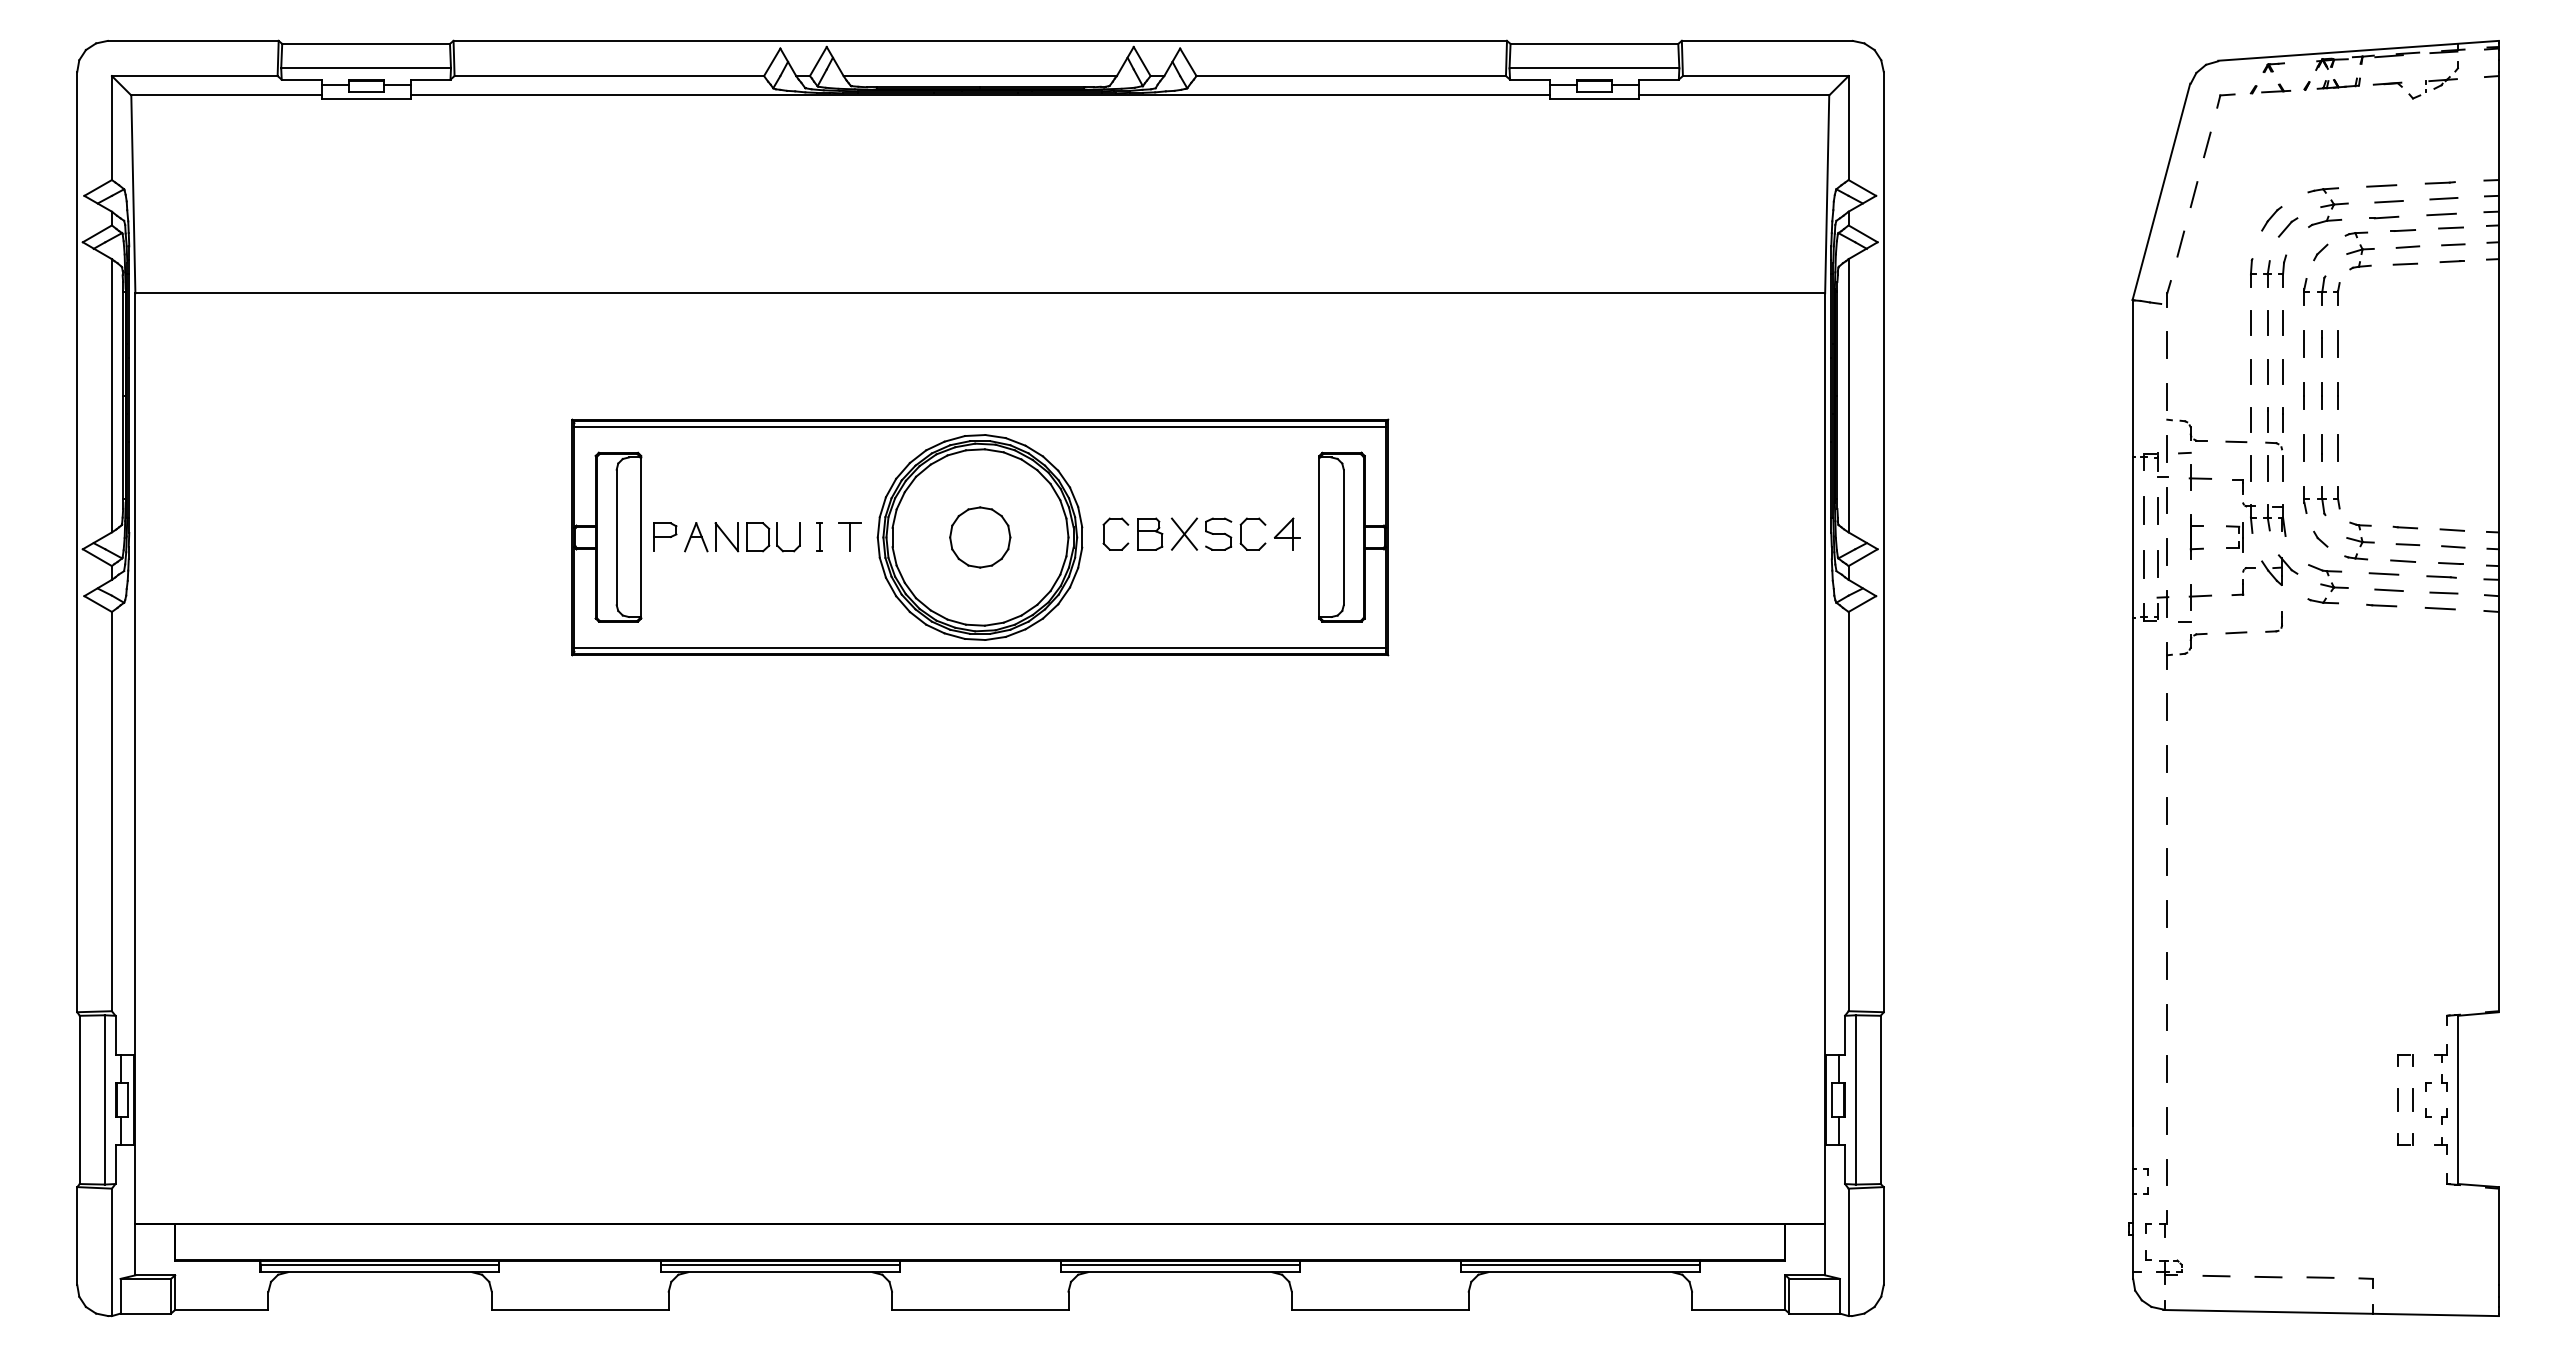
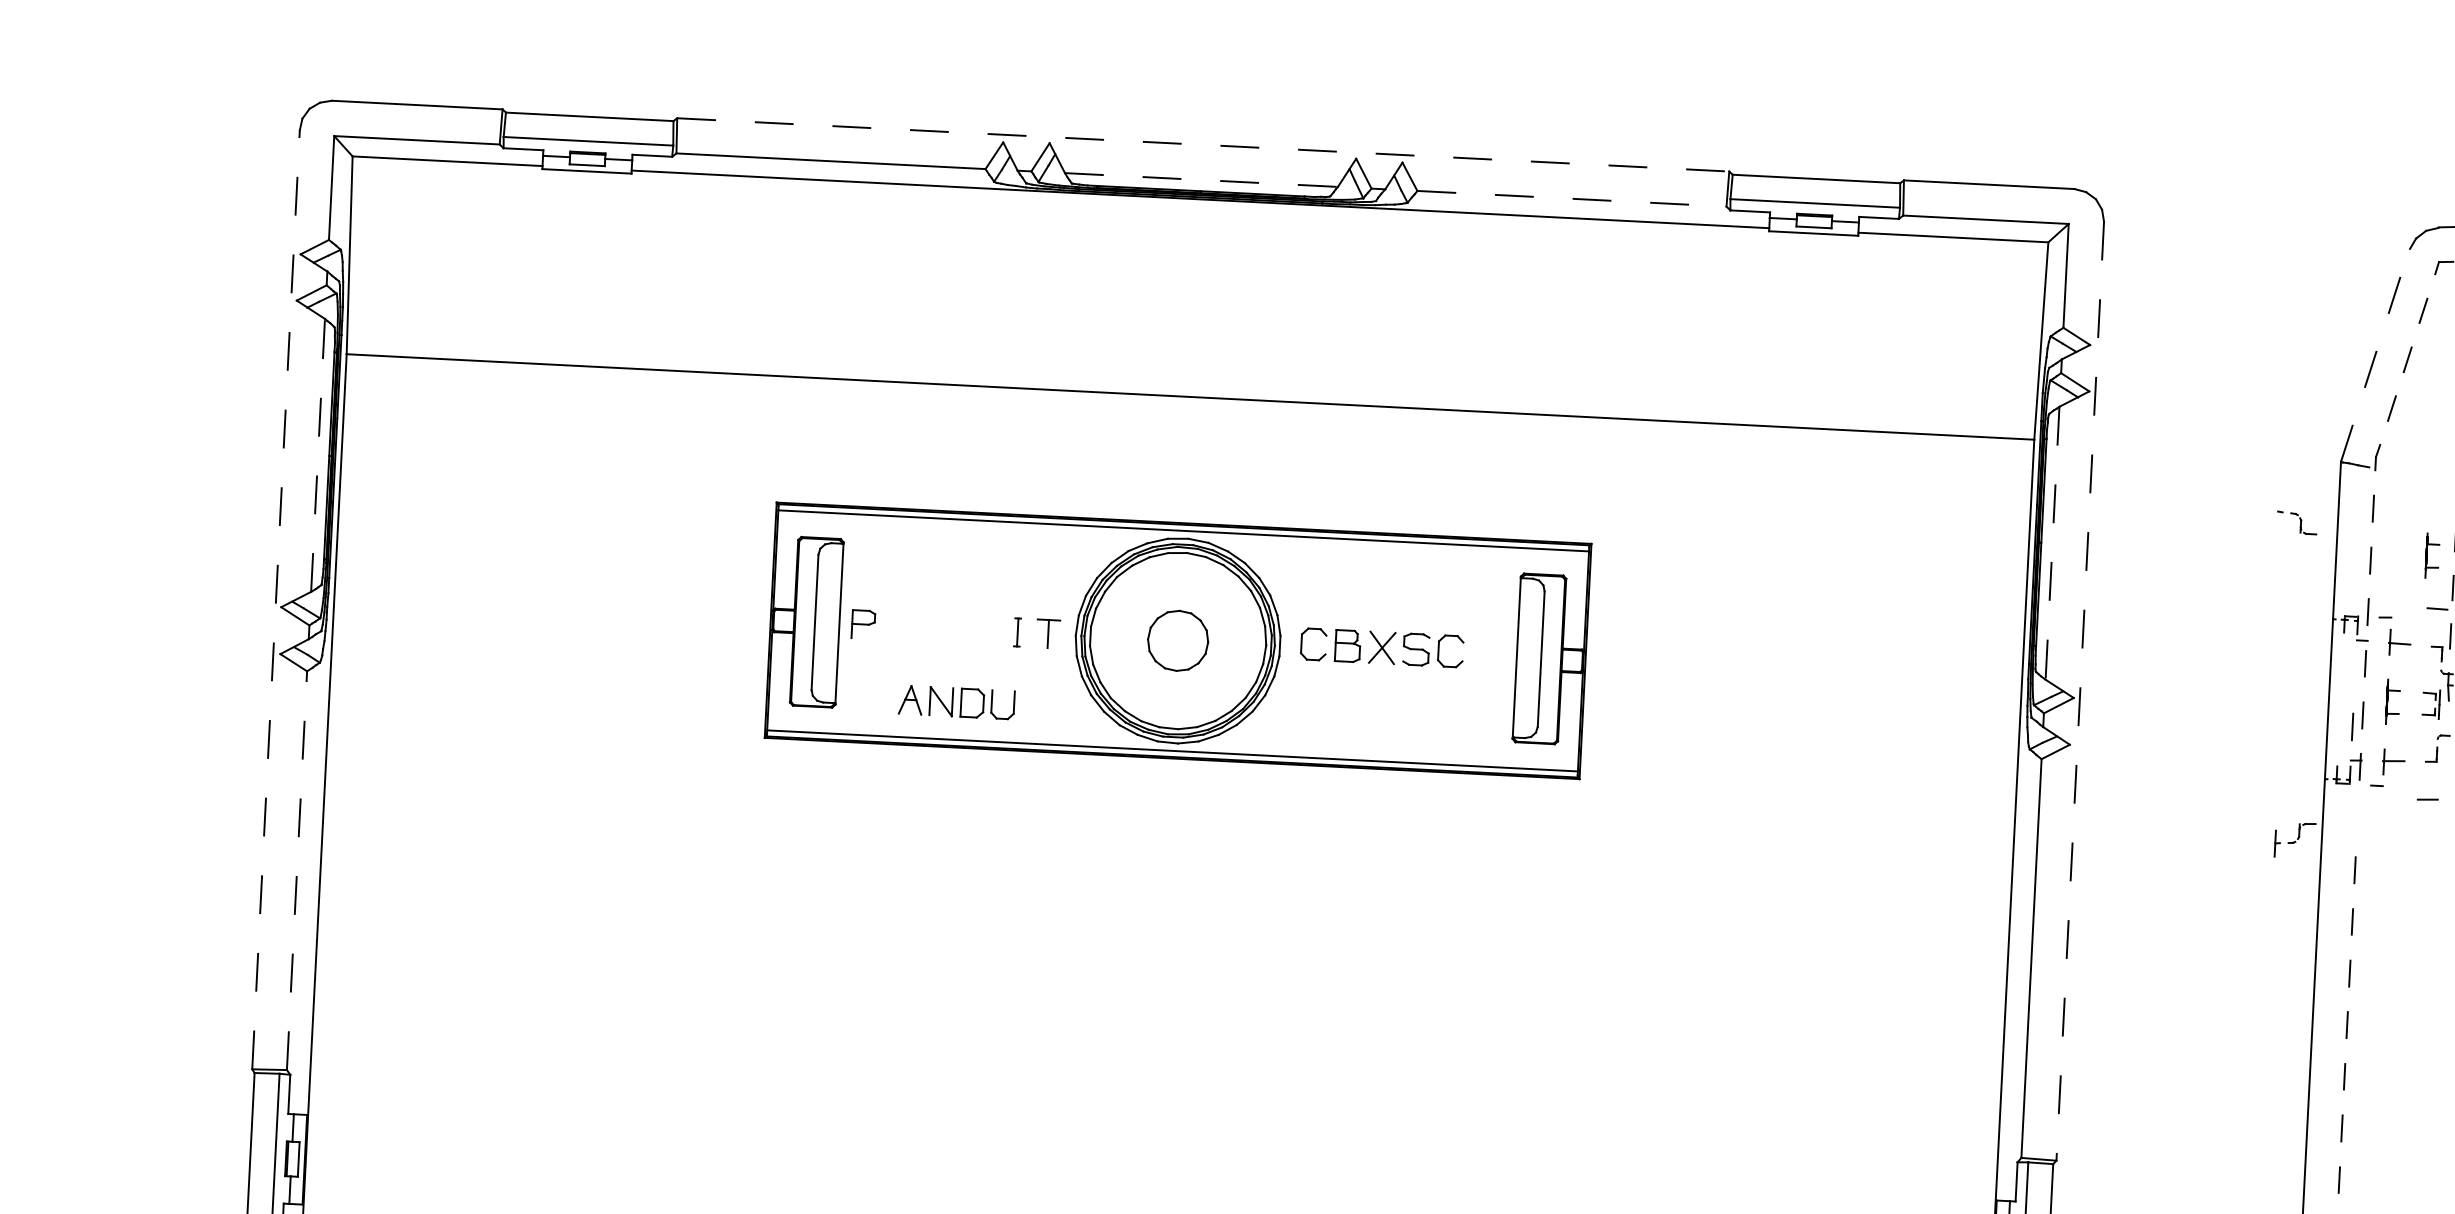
line: (980, 40) -> (1203, 144), solid -> dashed
line: (980, 76) -> (1201, 180), solid -> dashed
line: (1351, 76) -> (1572, 199), solid -> dashed
line: (2161, 191) -> (2375, 355), solid -> dashed
part: (2228, 388) -> (2432, 555), added
line: (111, 395) -> (317, 455), solid -> dashed
line: (1848, 395) -> (2052, 542), solid -> dashed
part: (2186, 429) -> (2296, 522), moved
line: (2144, 510) -> (2342, 672), removed
line: (2157, 510) -> (2355, 673), removed
part: (1286, 533) -> (1484, 652), removed
part: (742, 537) -> (956, 702), moved
line: (77, 541) -> (276, 599), solid -> dashed
line: (1883, 542) -> (2079, 691), solid -> dashed
line: (2144, 563) -> (2339, 725), removed
part: (2186, 651) -> (2294, 840), moved
line: (111, 811) -> (296, 870), solid -> dashed

